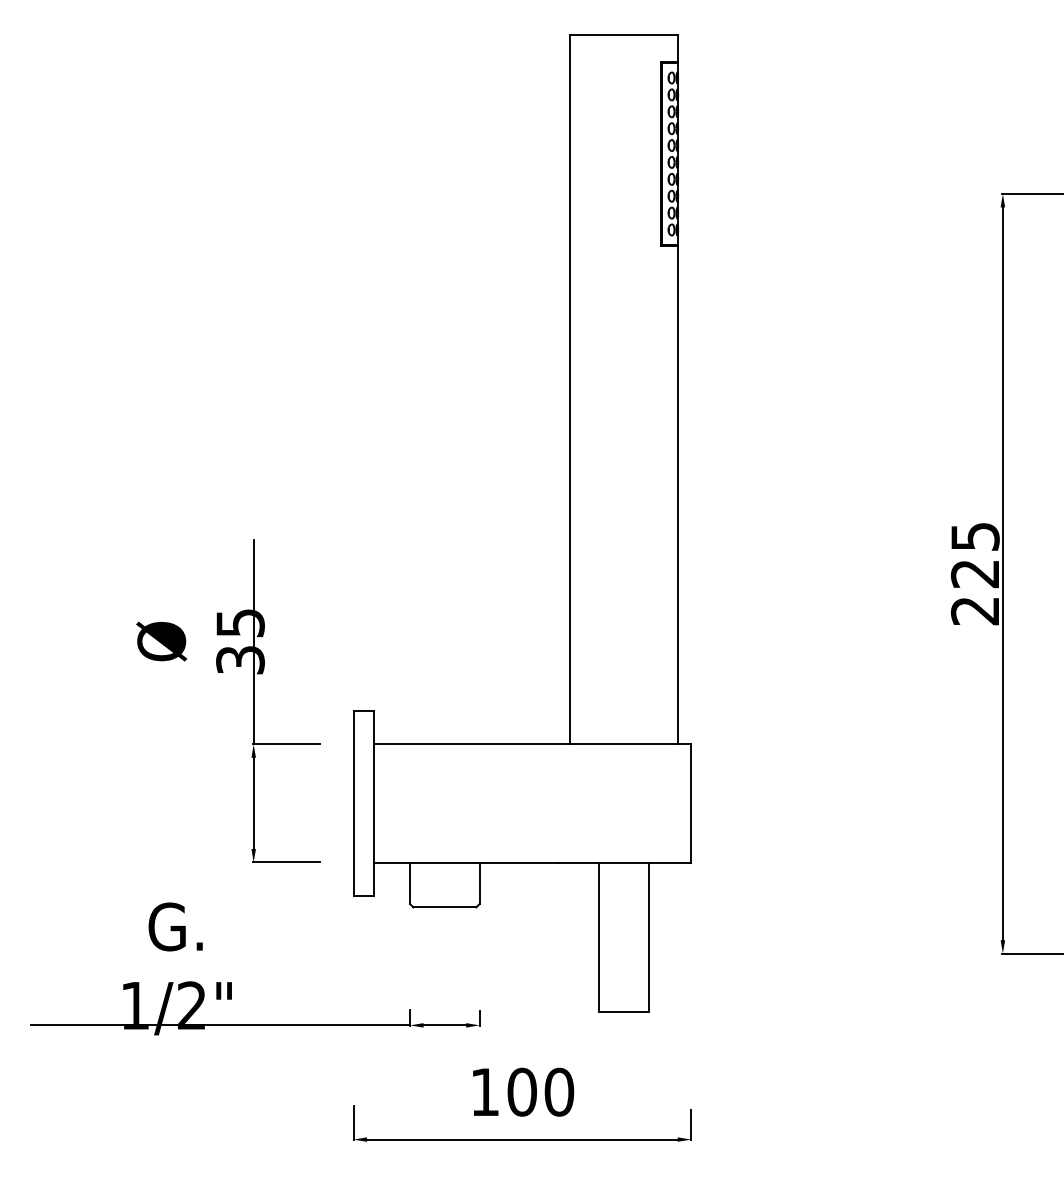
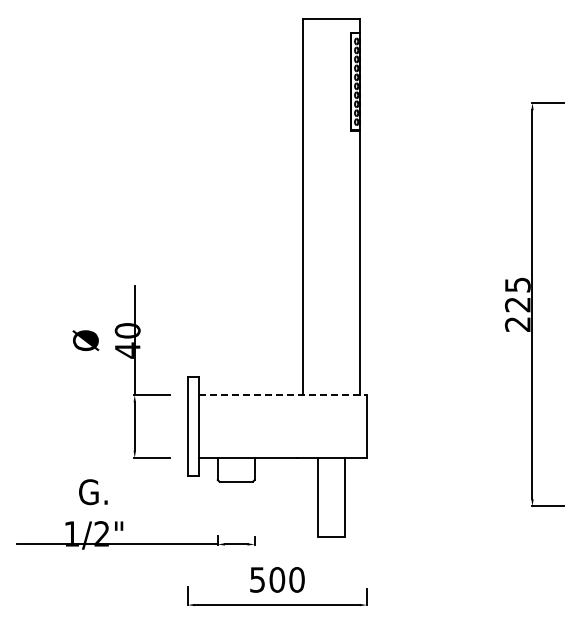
text: (240, 641) -> (127, 340), 35 -> 40
line: (533, 744) -> (283, 395), solid -> dashed
text: (484, 1091) -> (257, 579), 100 -> 500

